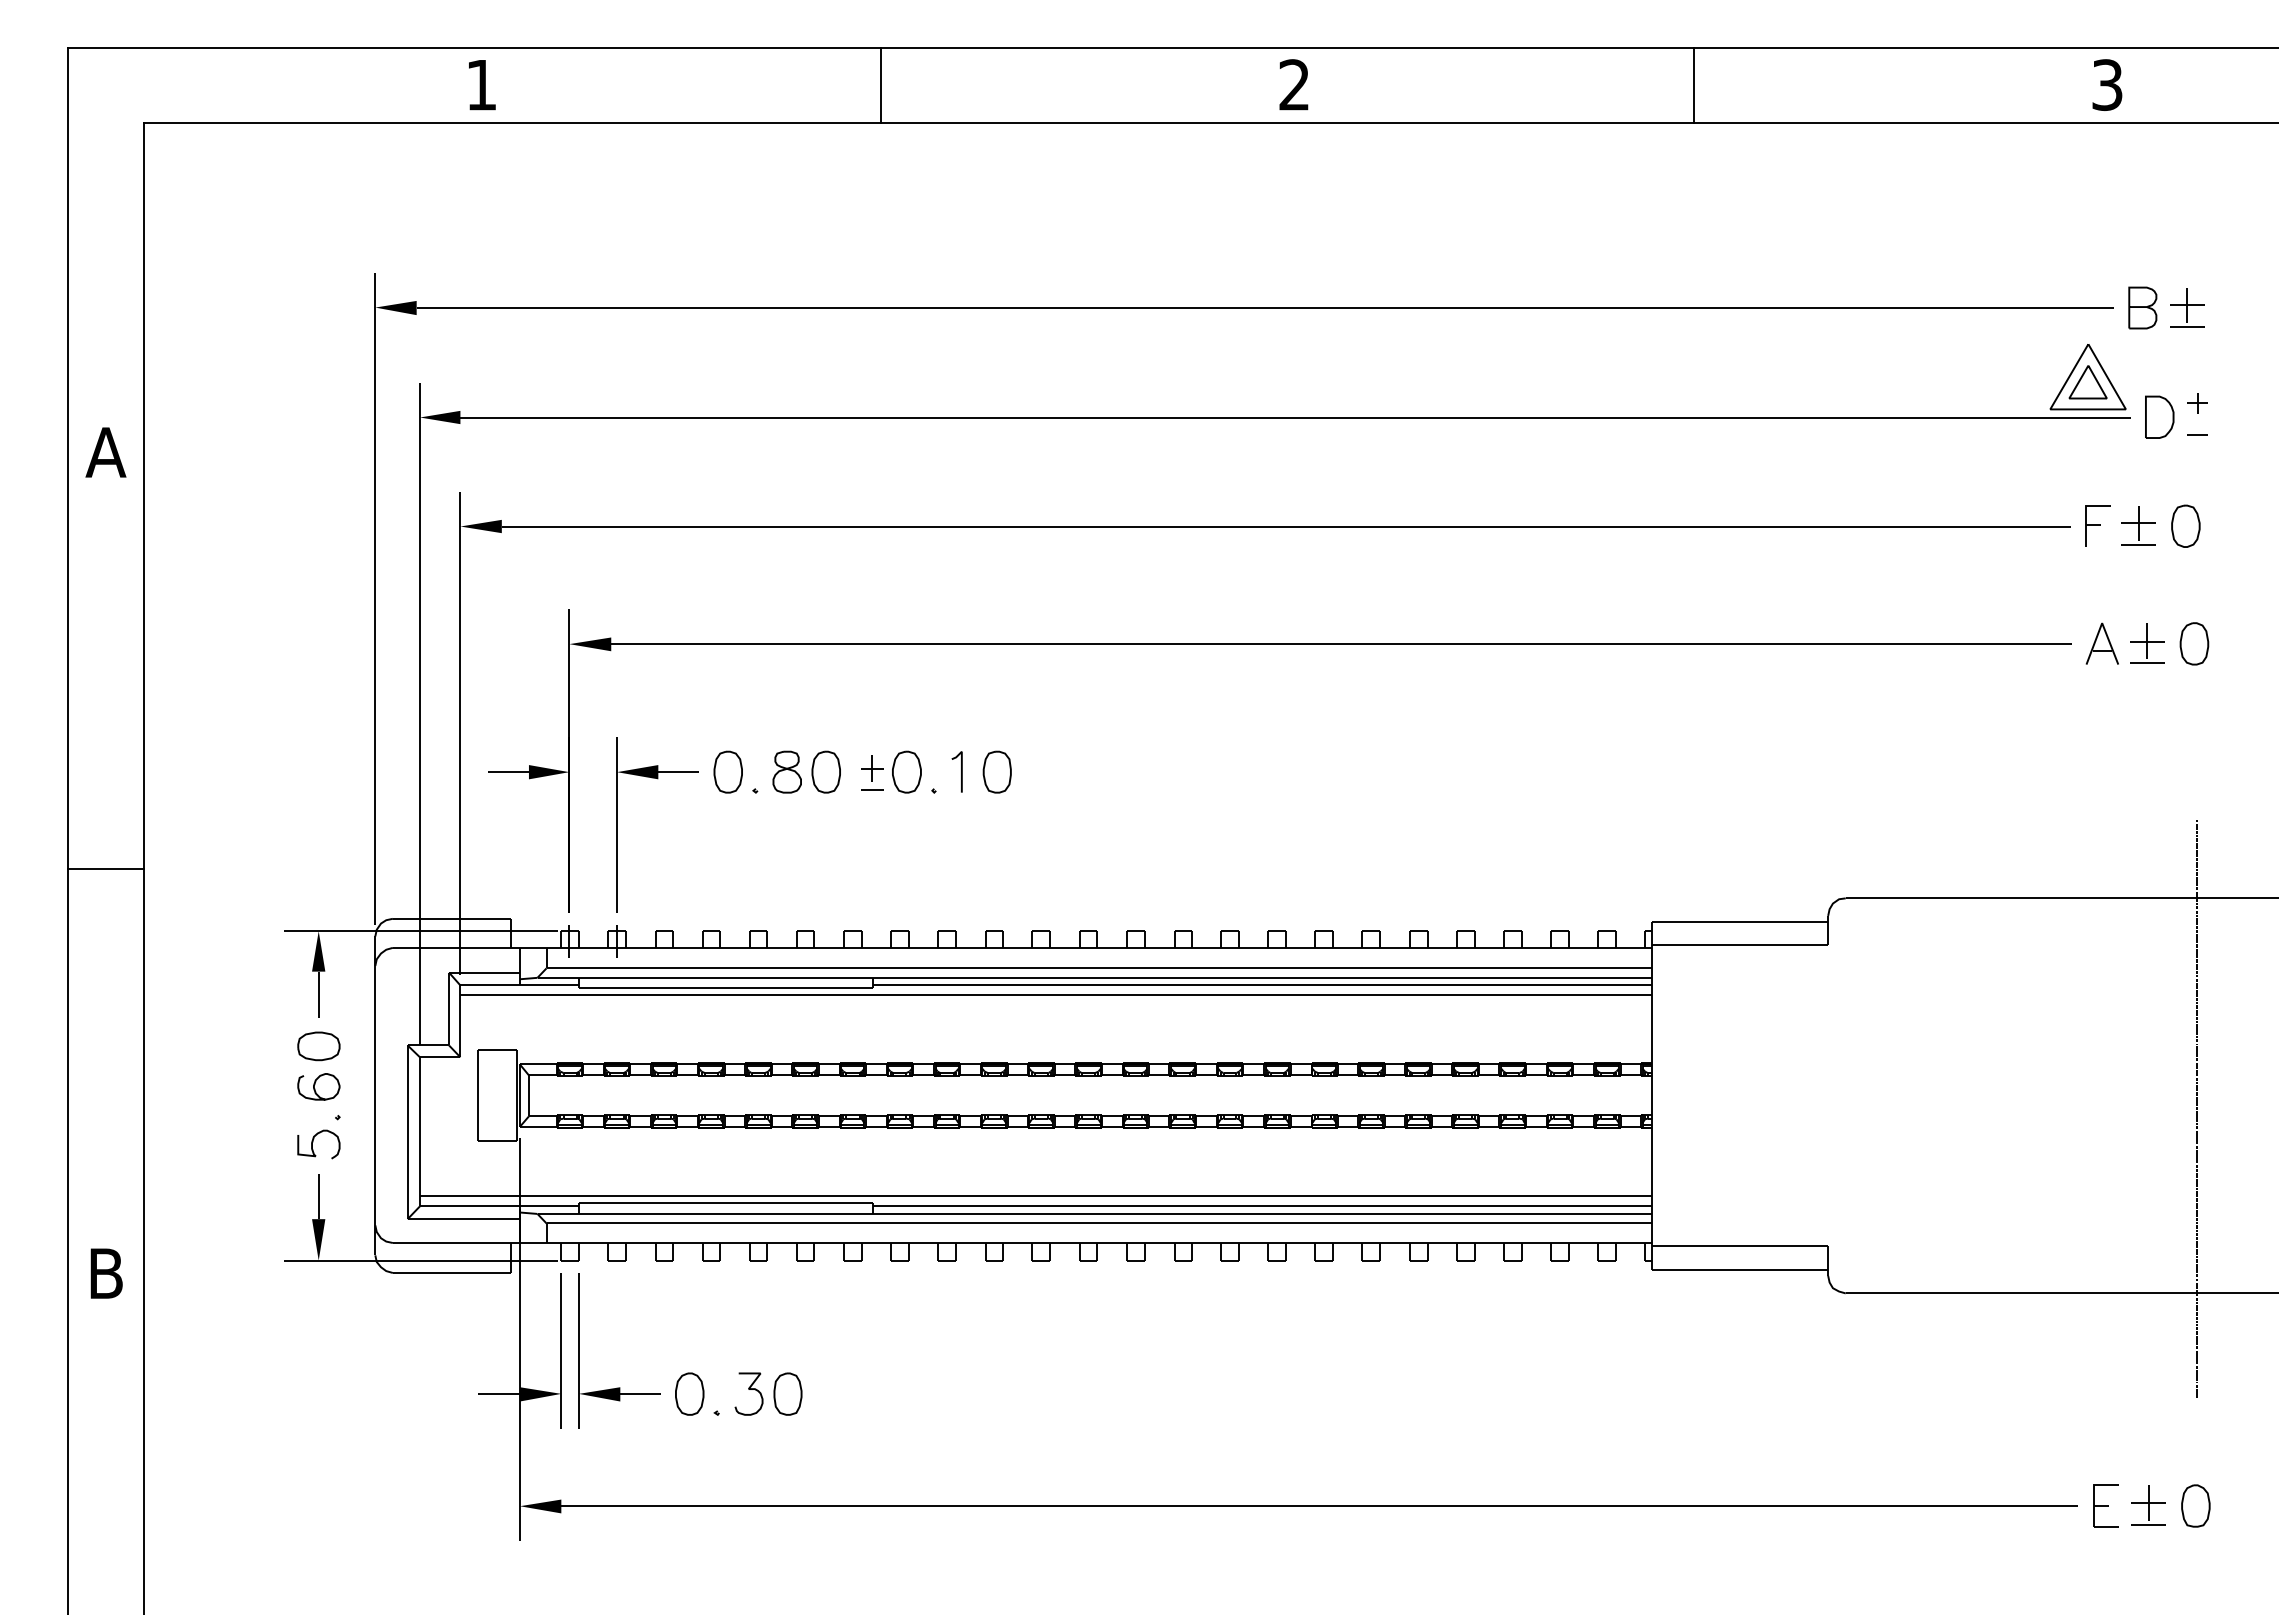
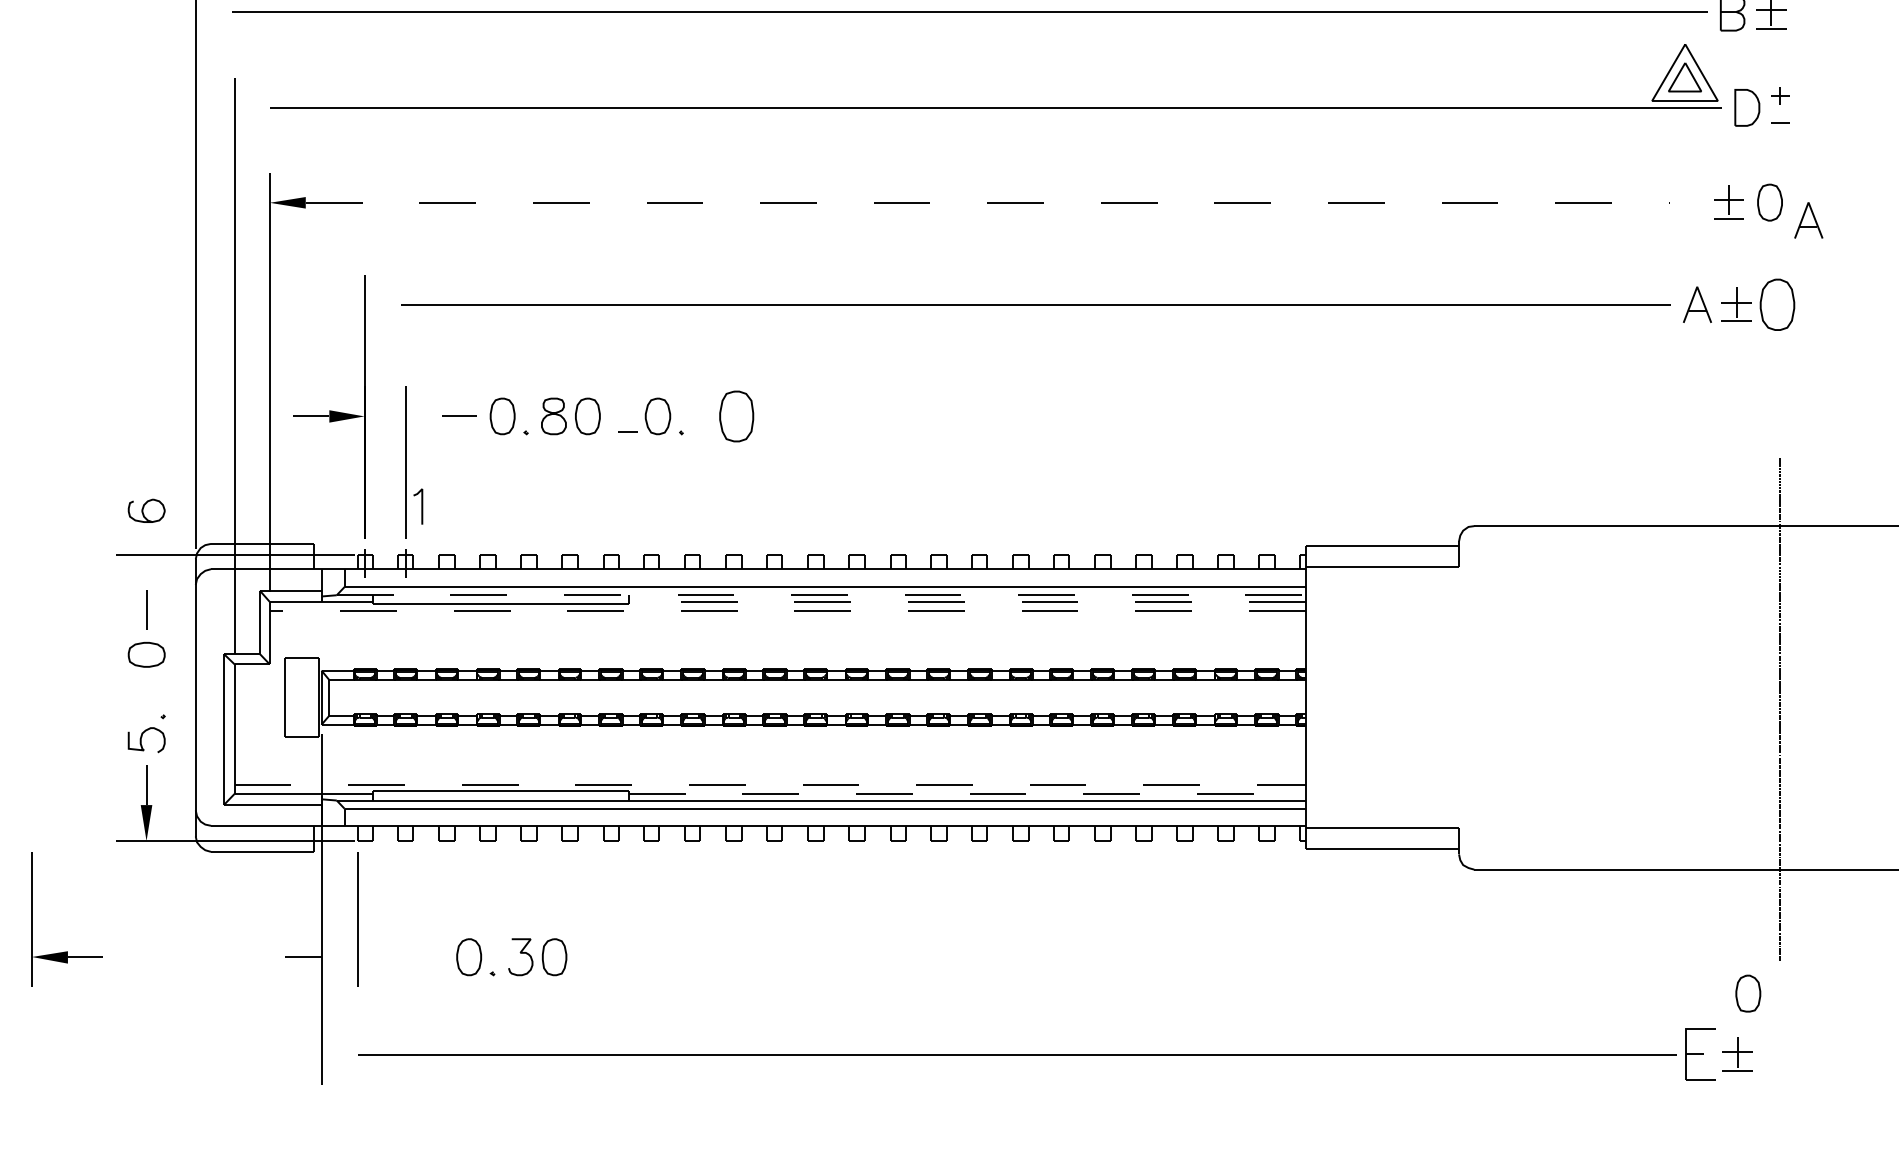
fill: (395, 307) -> (213, 12), removed
fill: (440, 417) -> (252, 108), removed
part: (2097, 525) -> (1693, 201), removed
line: (1286, 526) -> (988, 202), solid -> dashed
part: (2229, 546) -> (1807, 220), added
part: (2194, 643) -> (1777, 304), size x1.4
fill: (590, 644) -> (382, 305), removed
part: (872, 768) -> (628, 413), removed
line: (961, 771) -> (422, 506), moved
part: (996, 771) -> (735, 415), size x1.4
fill: (637, 772) -> (423, 416), removed
fill: (318, 951) -> (146, 572), removed
line: (1095, 977) -> (821, 594), solid -> dashed
line: (1262, 985) -> (967, 601), solid -> dashed
line: (1056, 995) -> (788, 610), solid -> dashed
curve: (315, 1084) -> (143, 508), moved
line: (1035, 1195) -> (769, 784), solid -> dashed
line: (1263, 1206) -> (968, 794), solid -> dashed
part: (619, 1387) -> (67, 951), moved
fill: (540, 1394) -> (339, 957), removed
part: (2105, 1505) -> (1700, 1054), size x1.4
part: (2195, 1505) -> (1747, 993), moved
fill: (540, 1506) -> (339, 1054), removed

